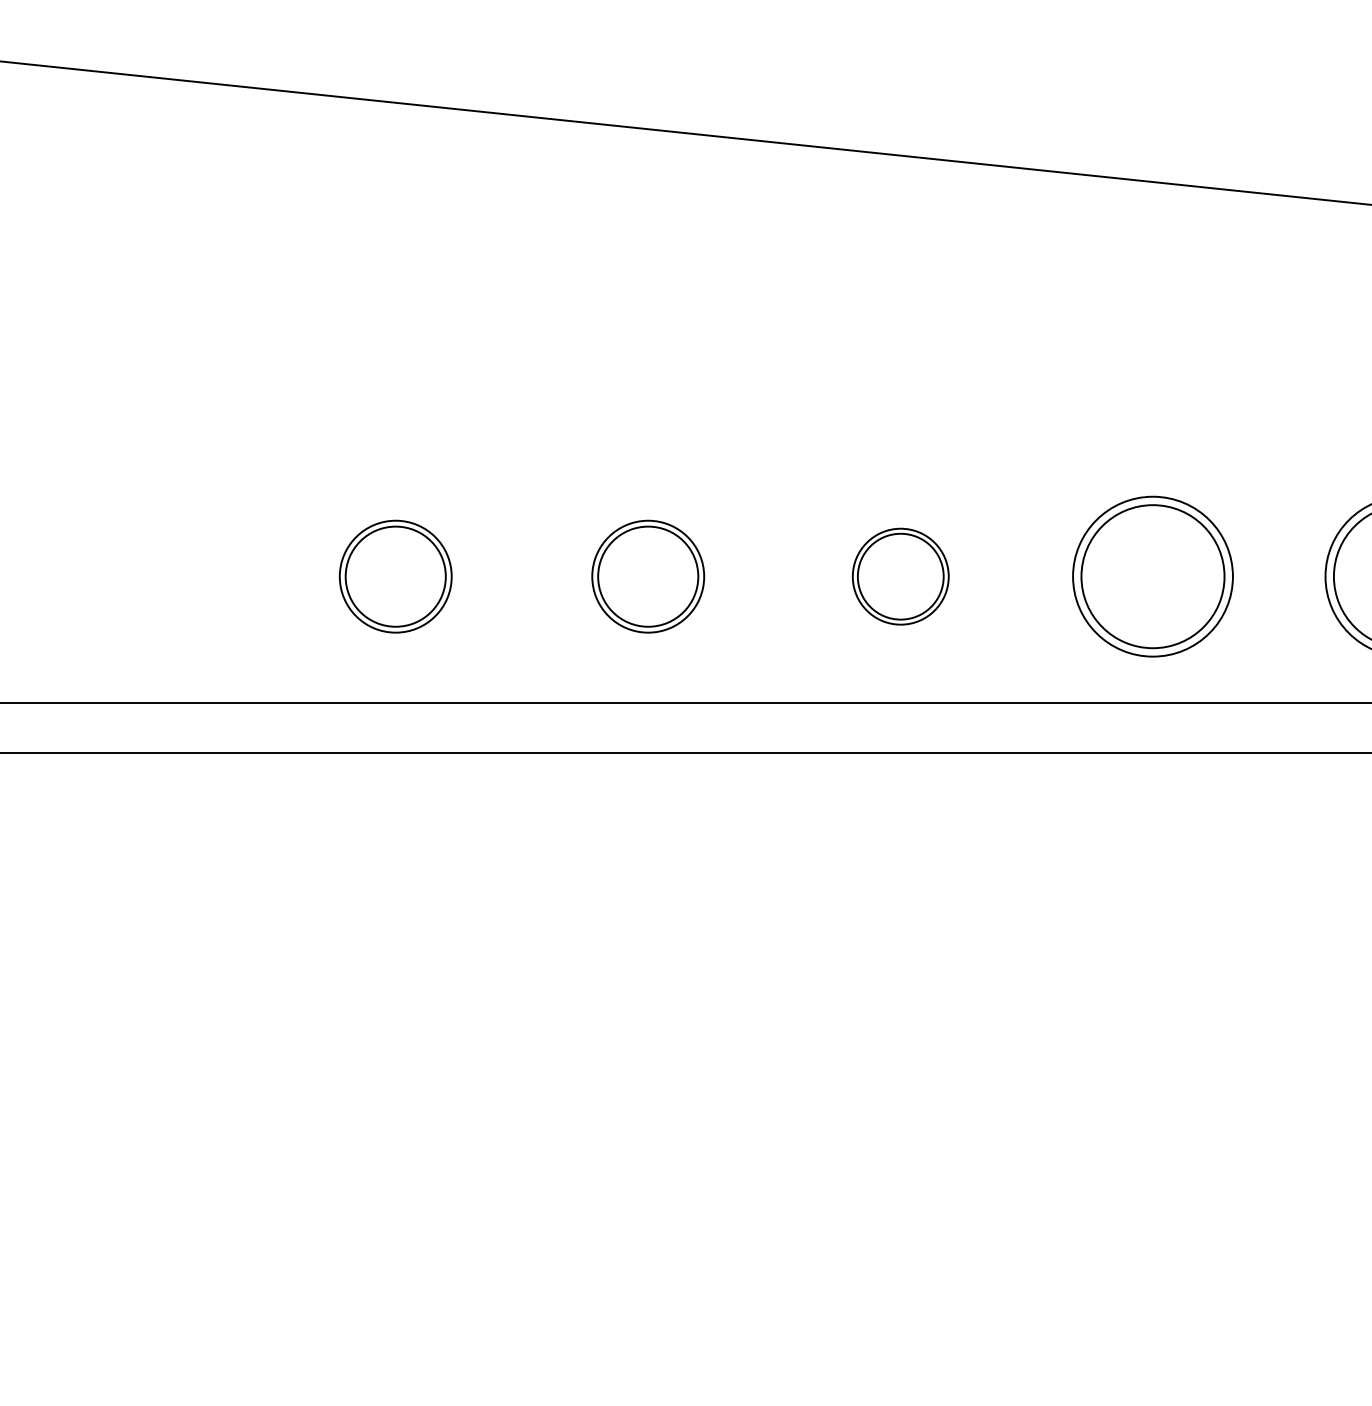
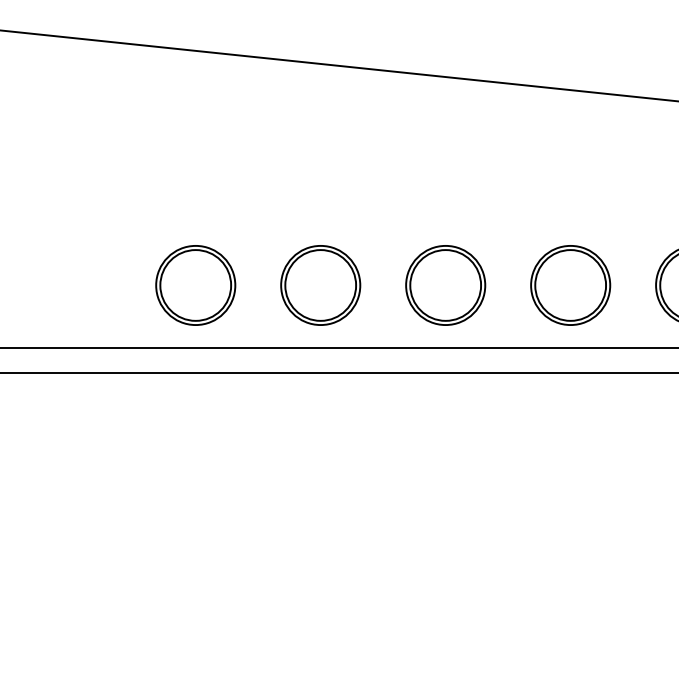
part: (395, 576) -> (195, 285), size x1.43
part: (647, 576) -> (320, 285), size x1.43
part: (900, 576) -> (445, 285), size x1.67

